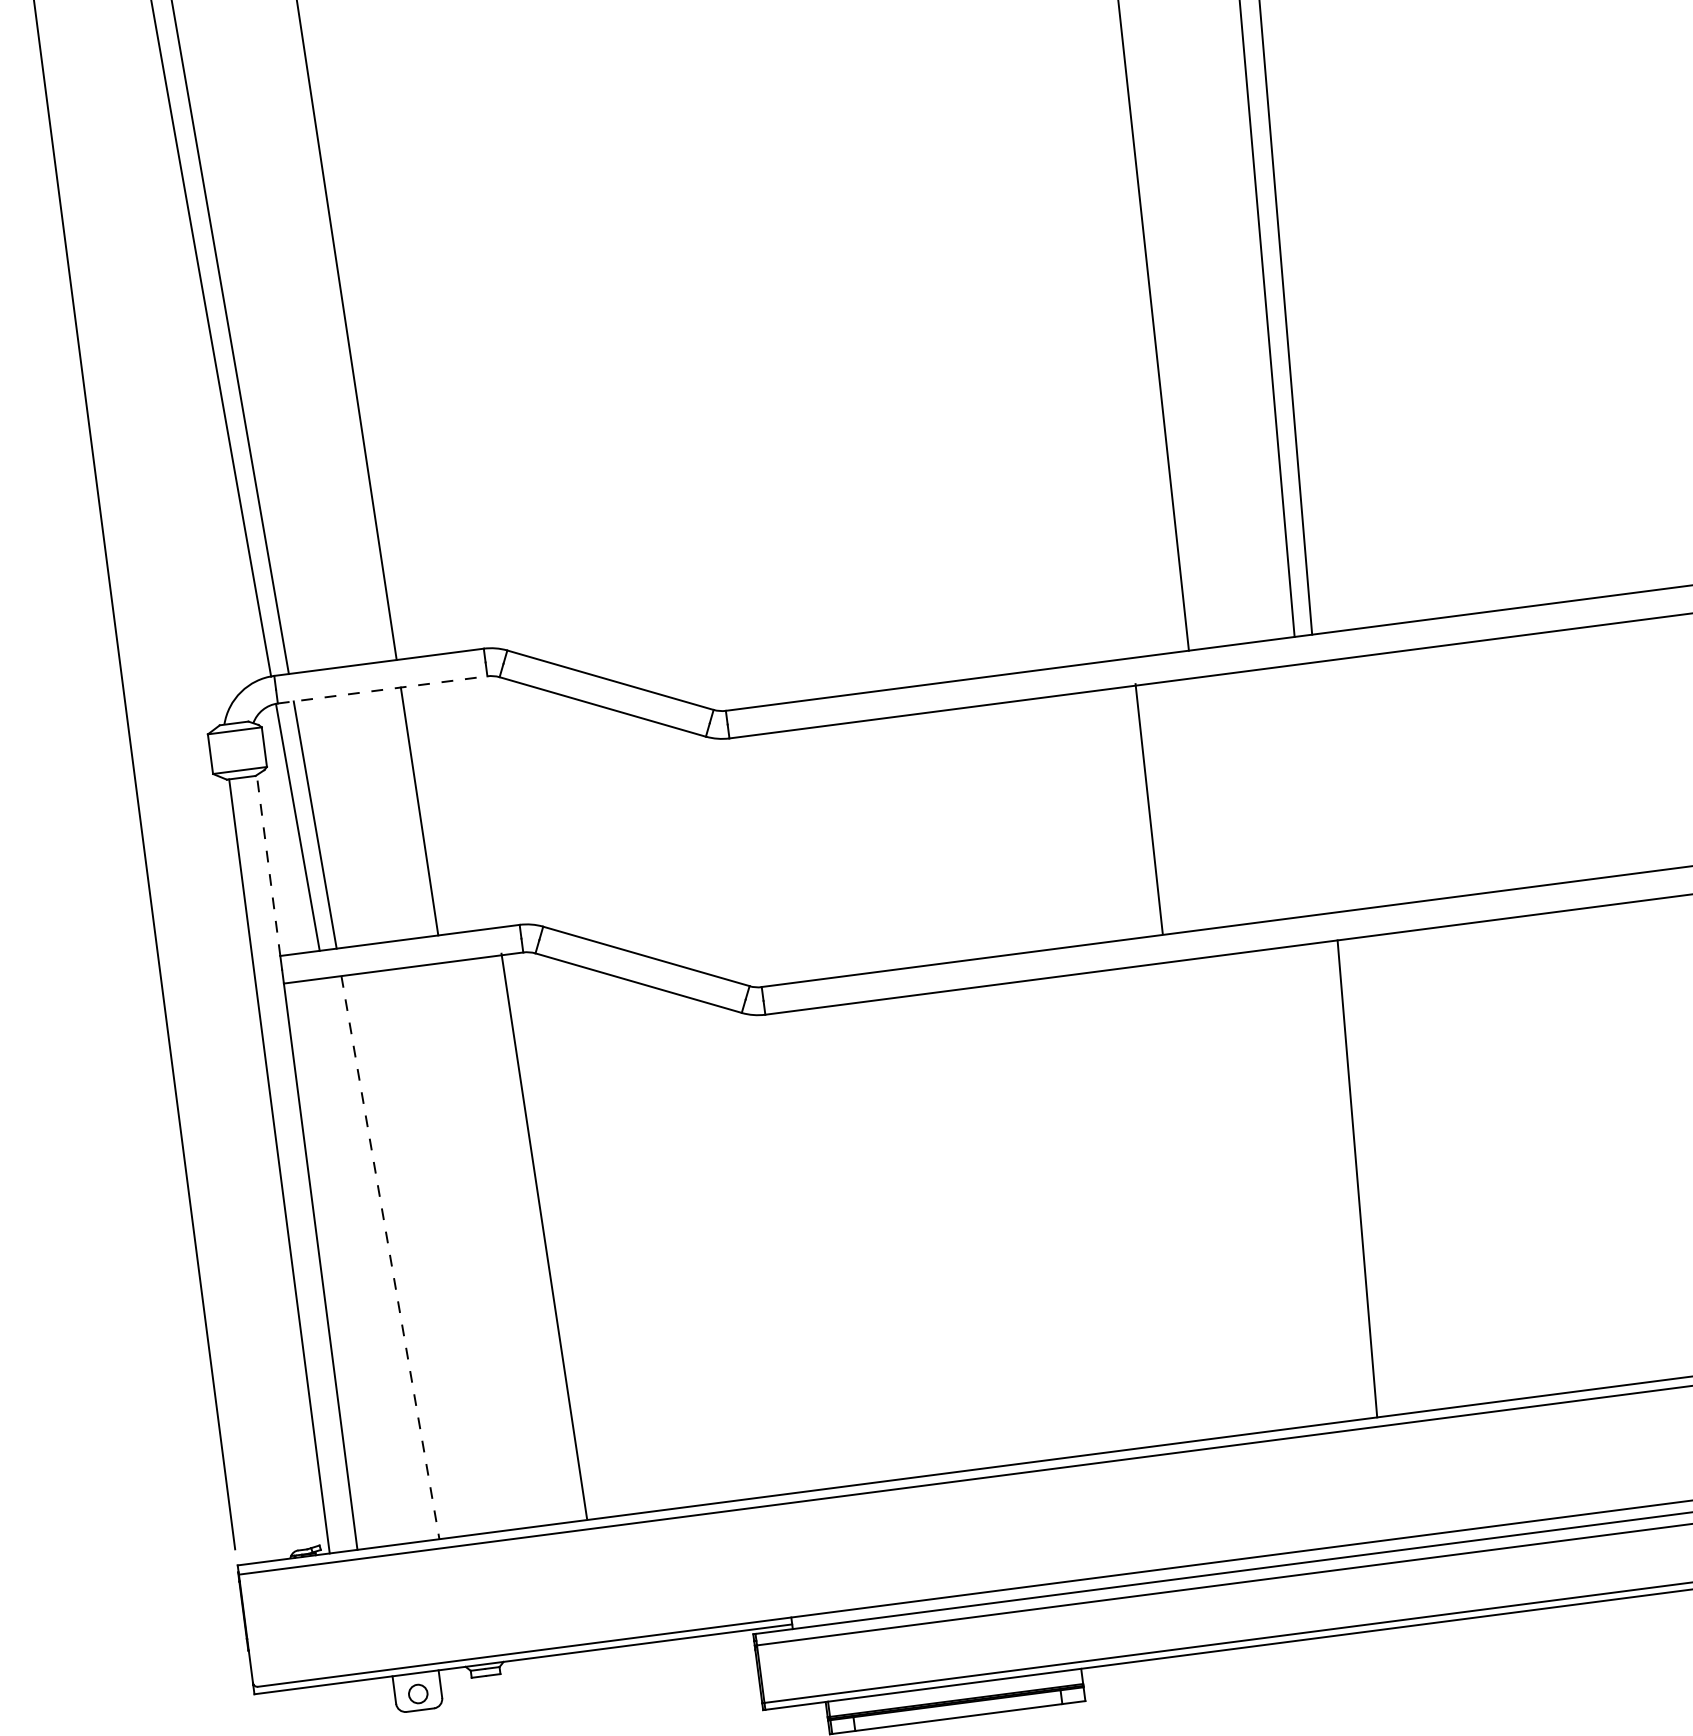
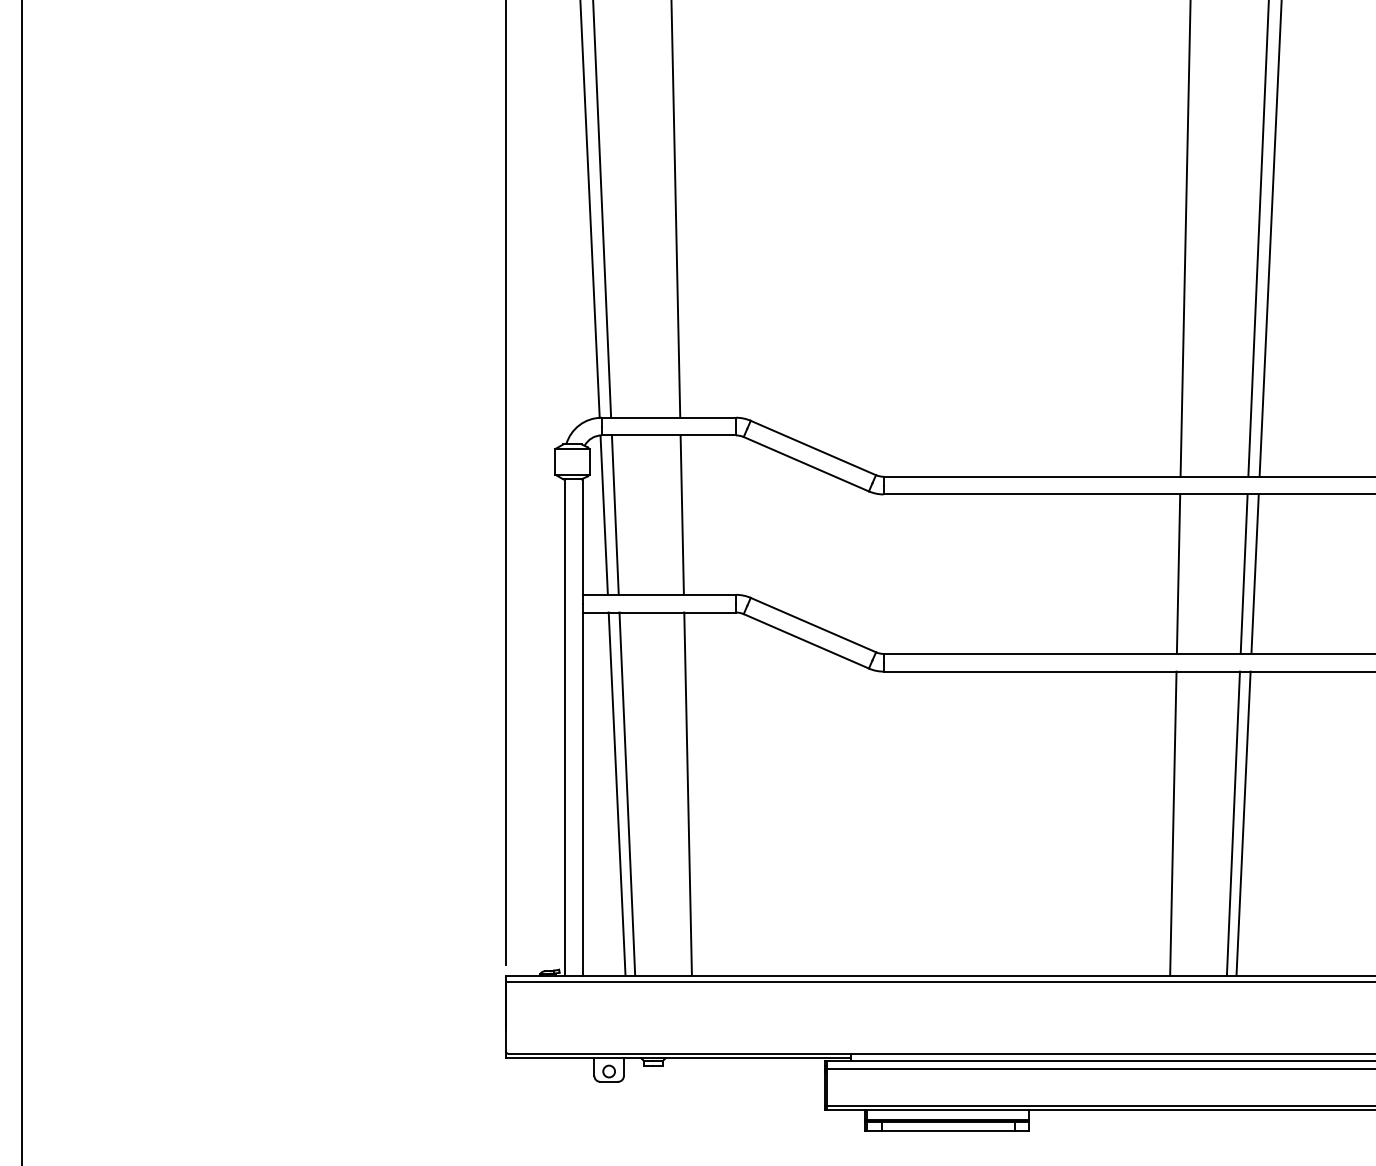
line: (383, 689) -> (669, 435), dashed -> solid
line: (1323, 786) -> (1254, 573), added
line: (1306, 788) -> (1243, 573), added
line: (1148, 807) -> (1178, 573), moved
line: (268, 865) -> (582, 536), dashed -> solid
line: (1340, 1180) -> (1232, 823), added
line: (1248, 1192) -> (1173, 823), added
line: (543, 1235) -> (687, 793), moved
line: (373, 1258) -> (616, 793), added
line: (390, 1258) -> (627, 794), dashed -> solid

